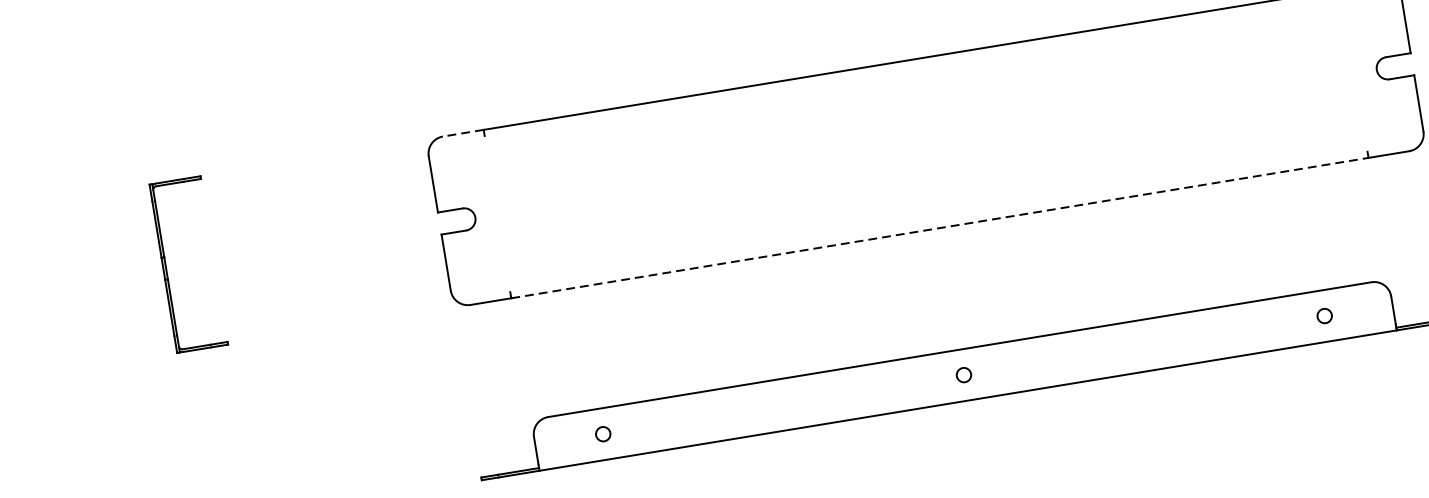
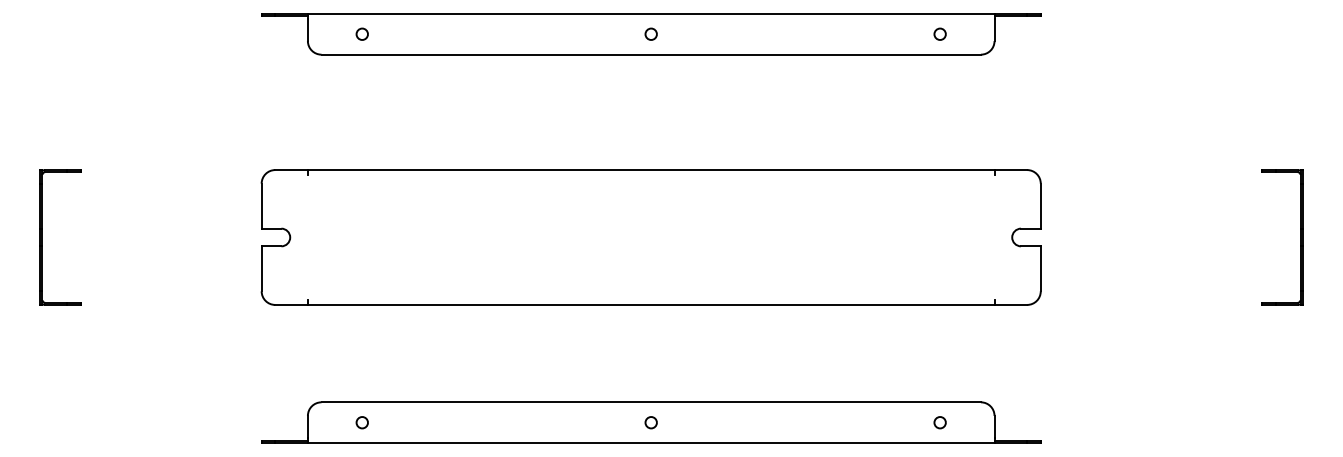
line: (463, 133) -> (291, 170), dashed -> solid
line: (940, 227) -> (651, 304), dashed -> solid

